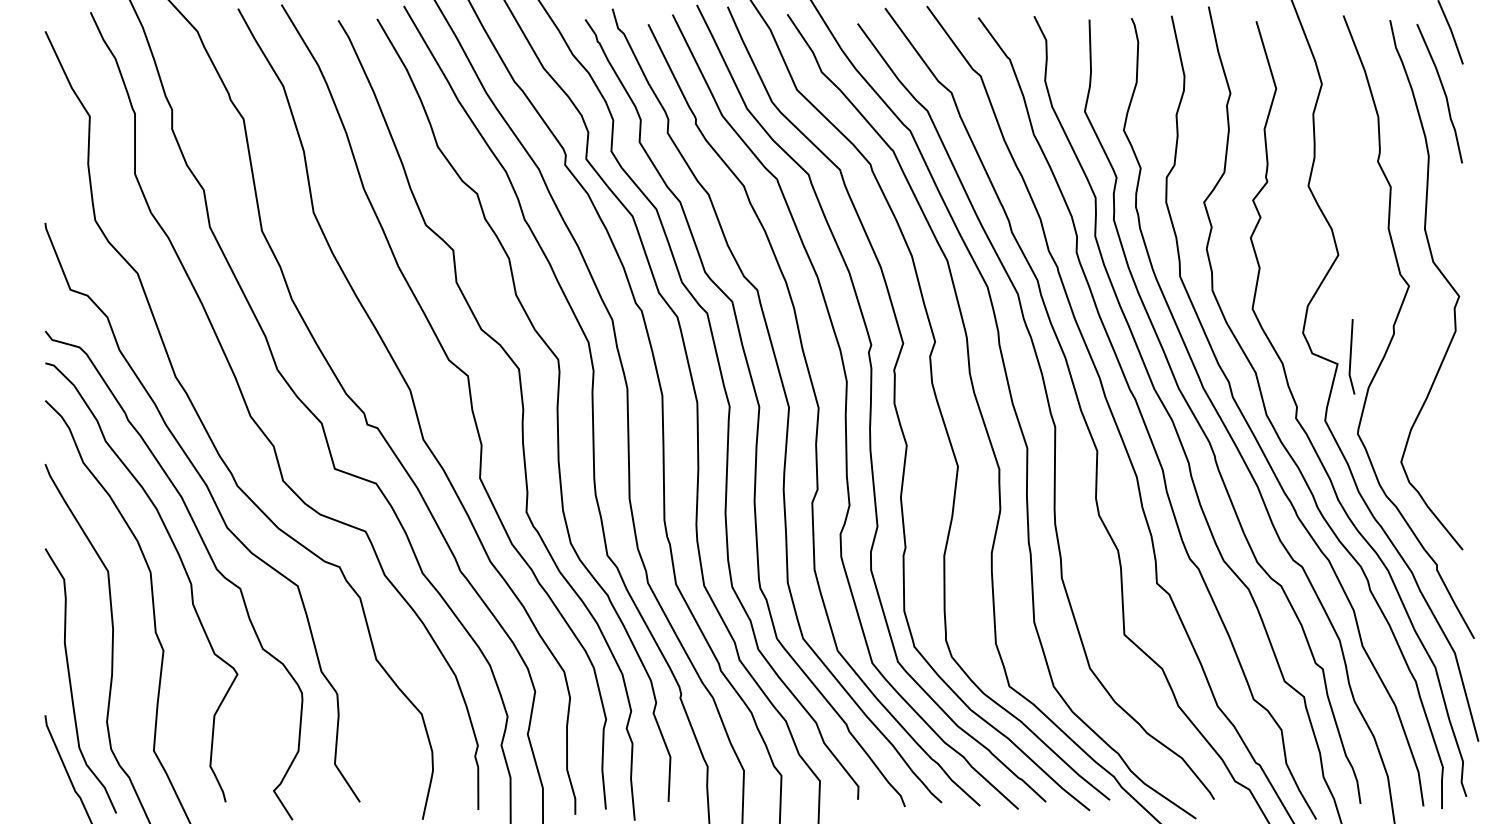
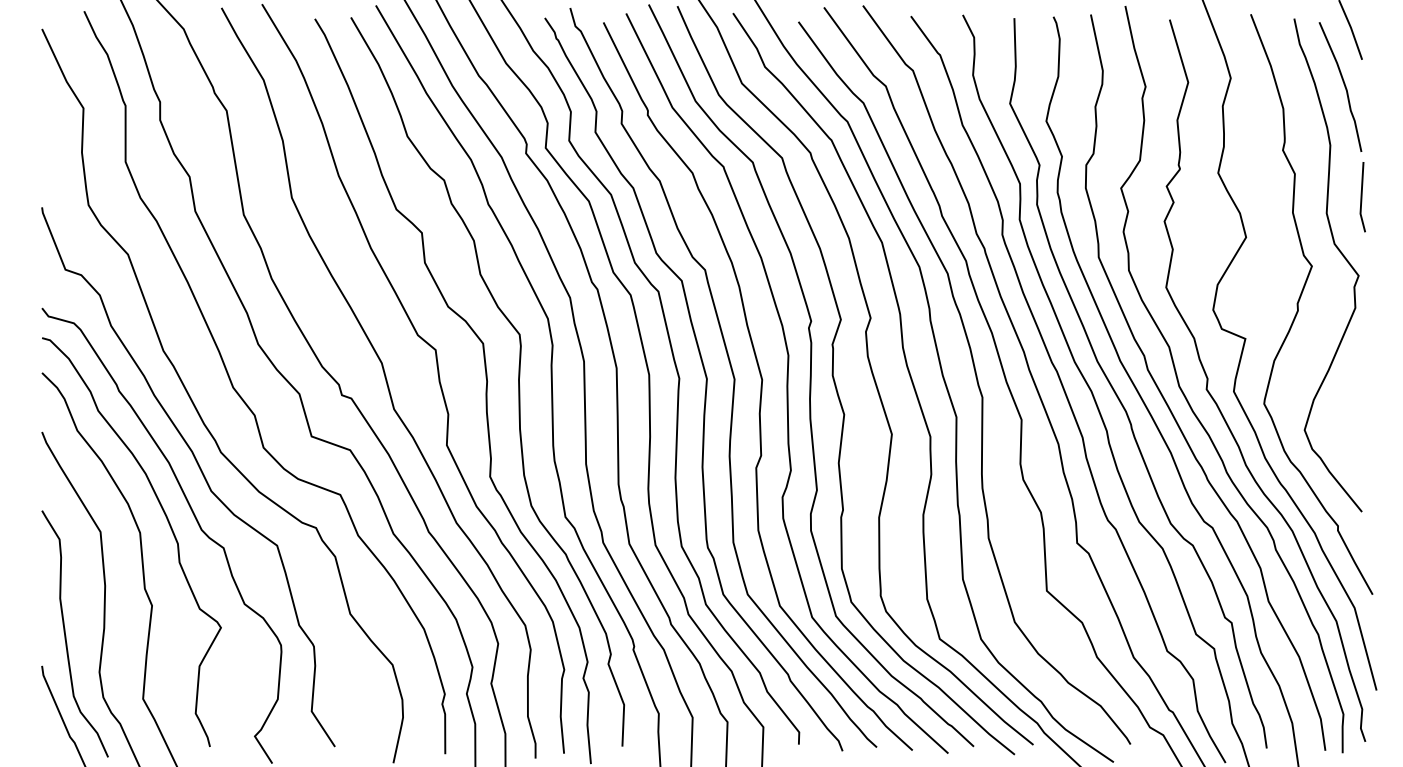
line: (1351, 357) -> (1362, 197), moved

